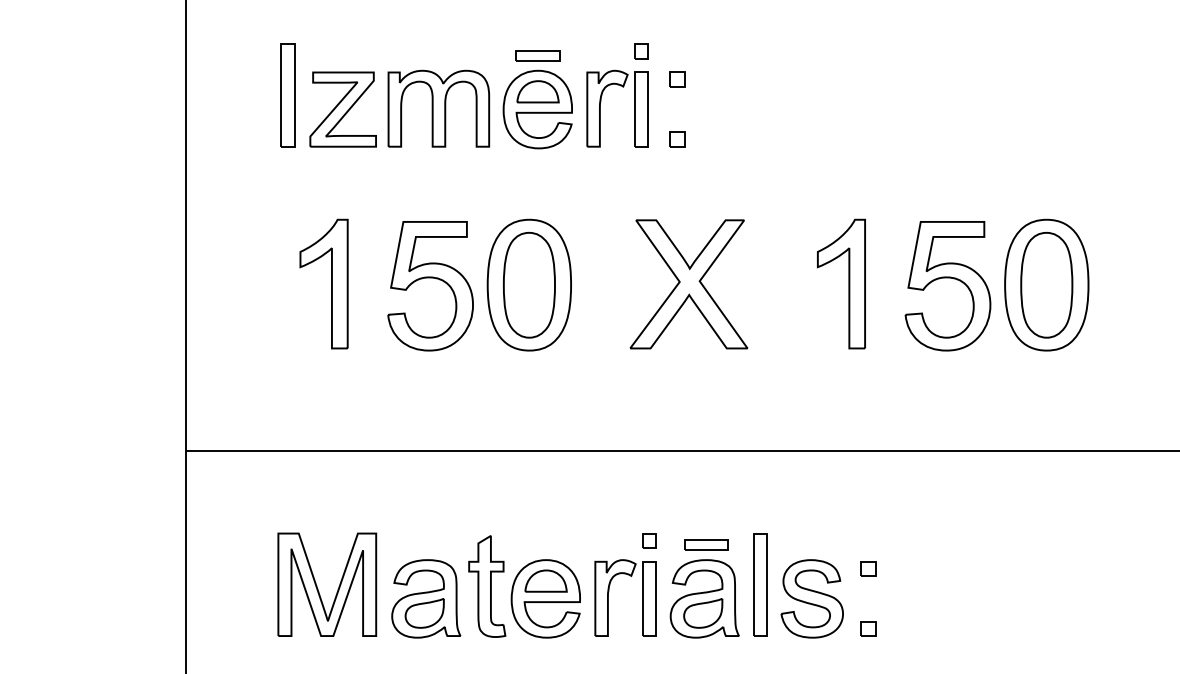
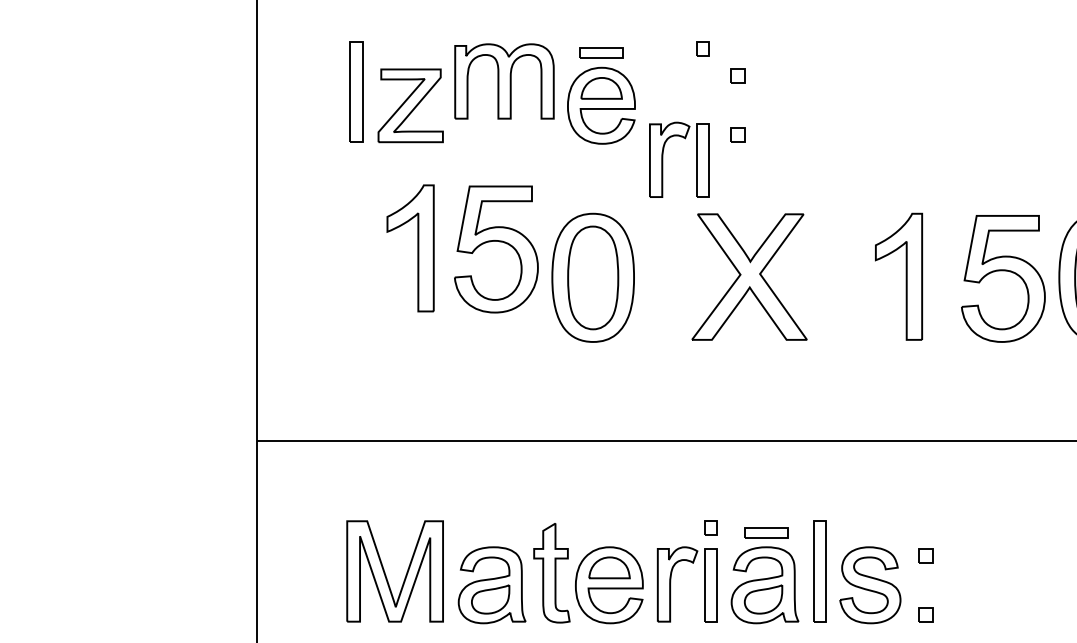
part: (438, 108) -> (504, 81), moved
part: (600, 108) -> (662, 159), moved
part: (430, 278) -> (496, 241), moved
part: (331, 283) -> (417, 247), moved

